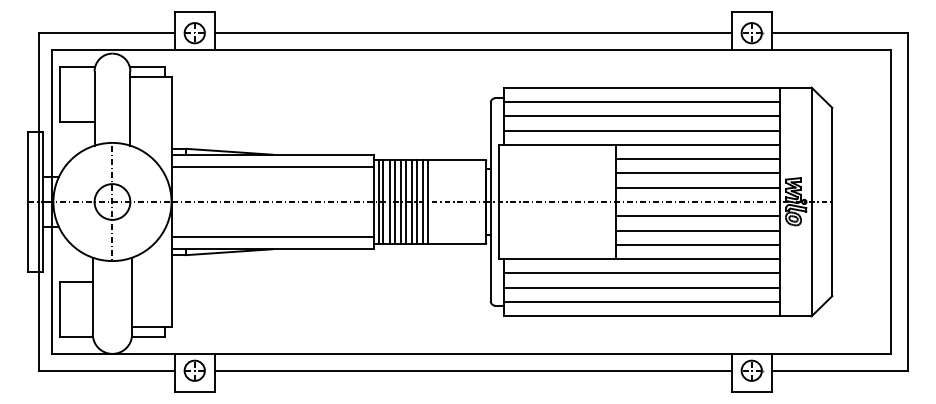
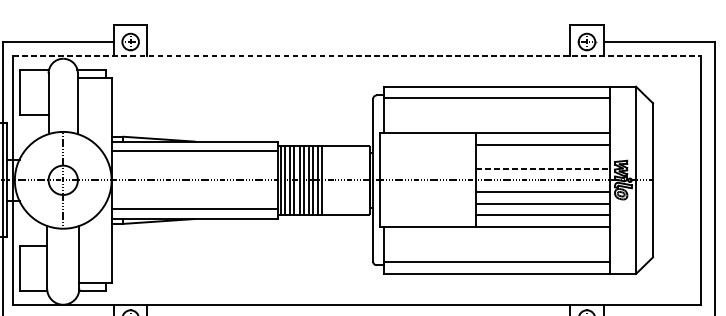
line: (473, 33) -> (359, 42), removed
line: (471, 50) -> (357, 56), solid -> dashed
line: (641, 116) -> (496, 110), removed
line: (641, 130) -> (496, 121), removed
line: (698, 173) -> (543, 156), removed
line: (698, 187) -> (543, 168), solid -> dashed
line: (641, 273) -> (496, 238), removed
line: (641, 287) -> (496, 250), removed

